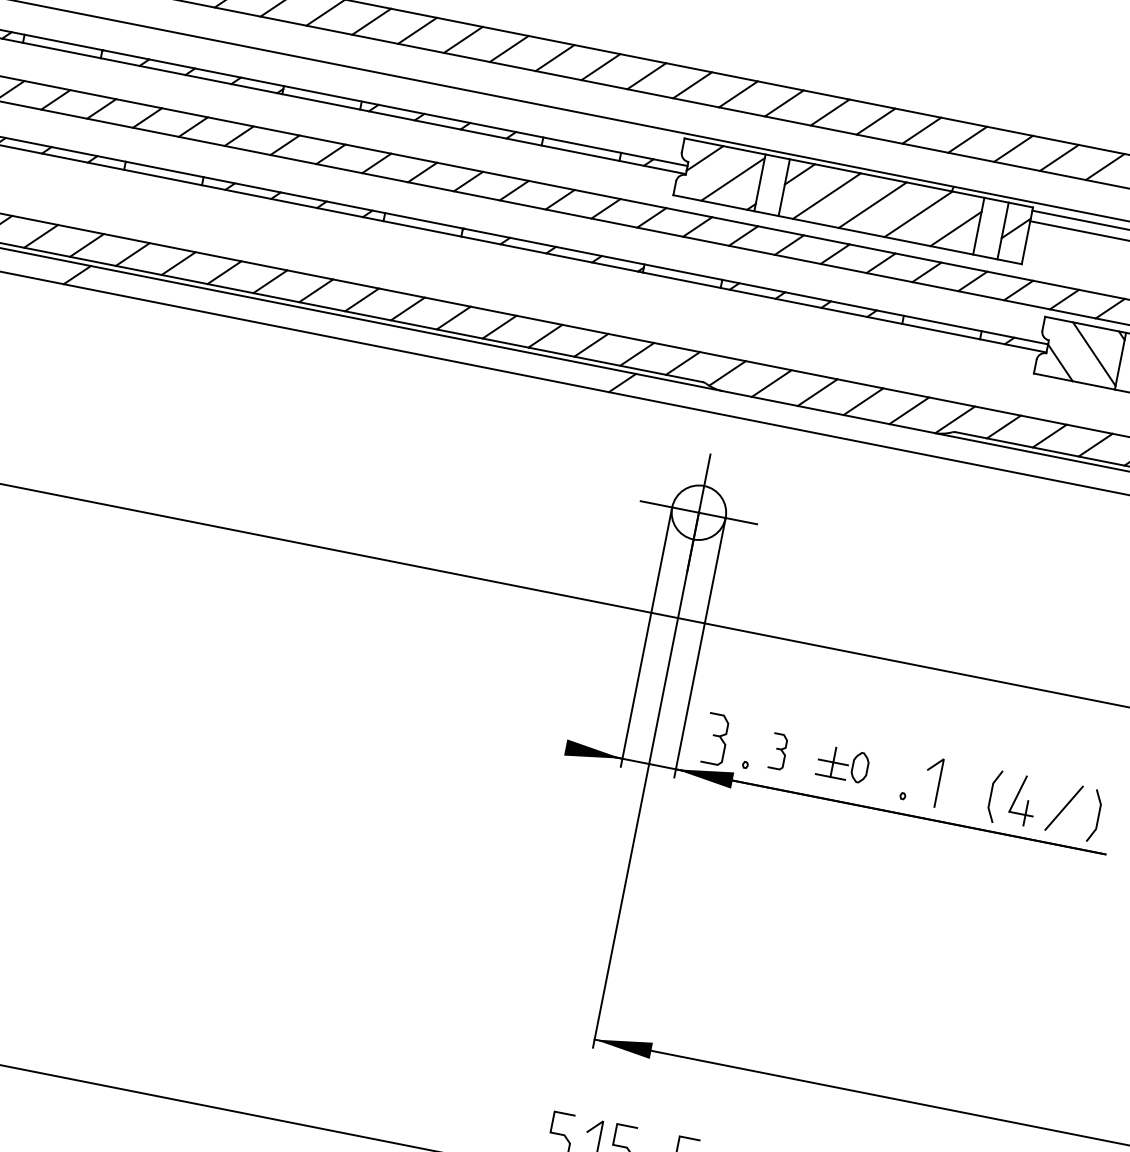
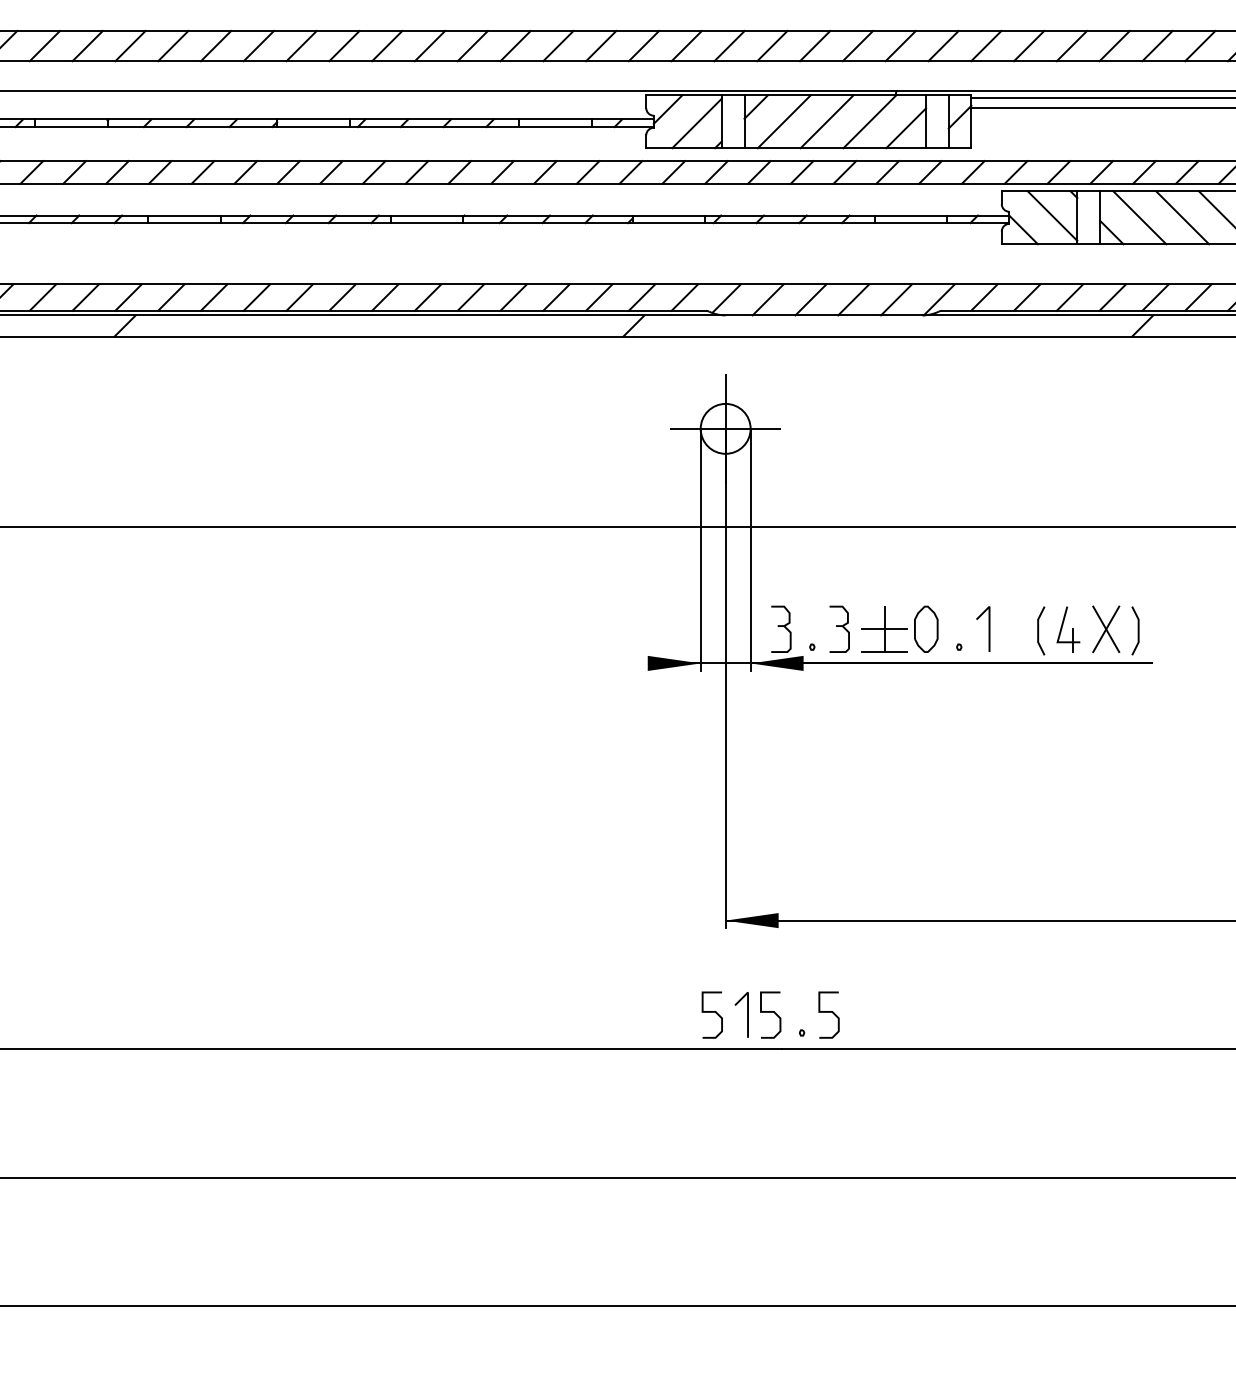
part: (778, 750) -> (839, 628), size x1.43
part: (842, 763) -> (899, 628), size x1.67
line: (1064, 808) -> (1106, 629), added

